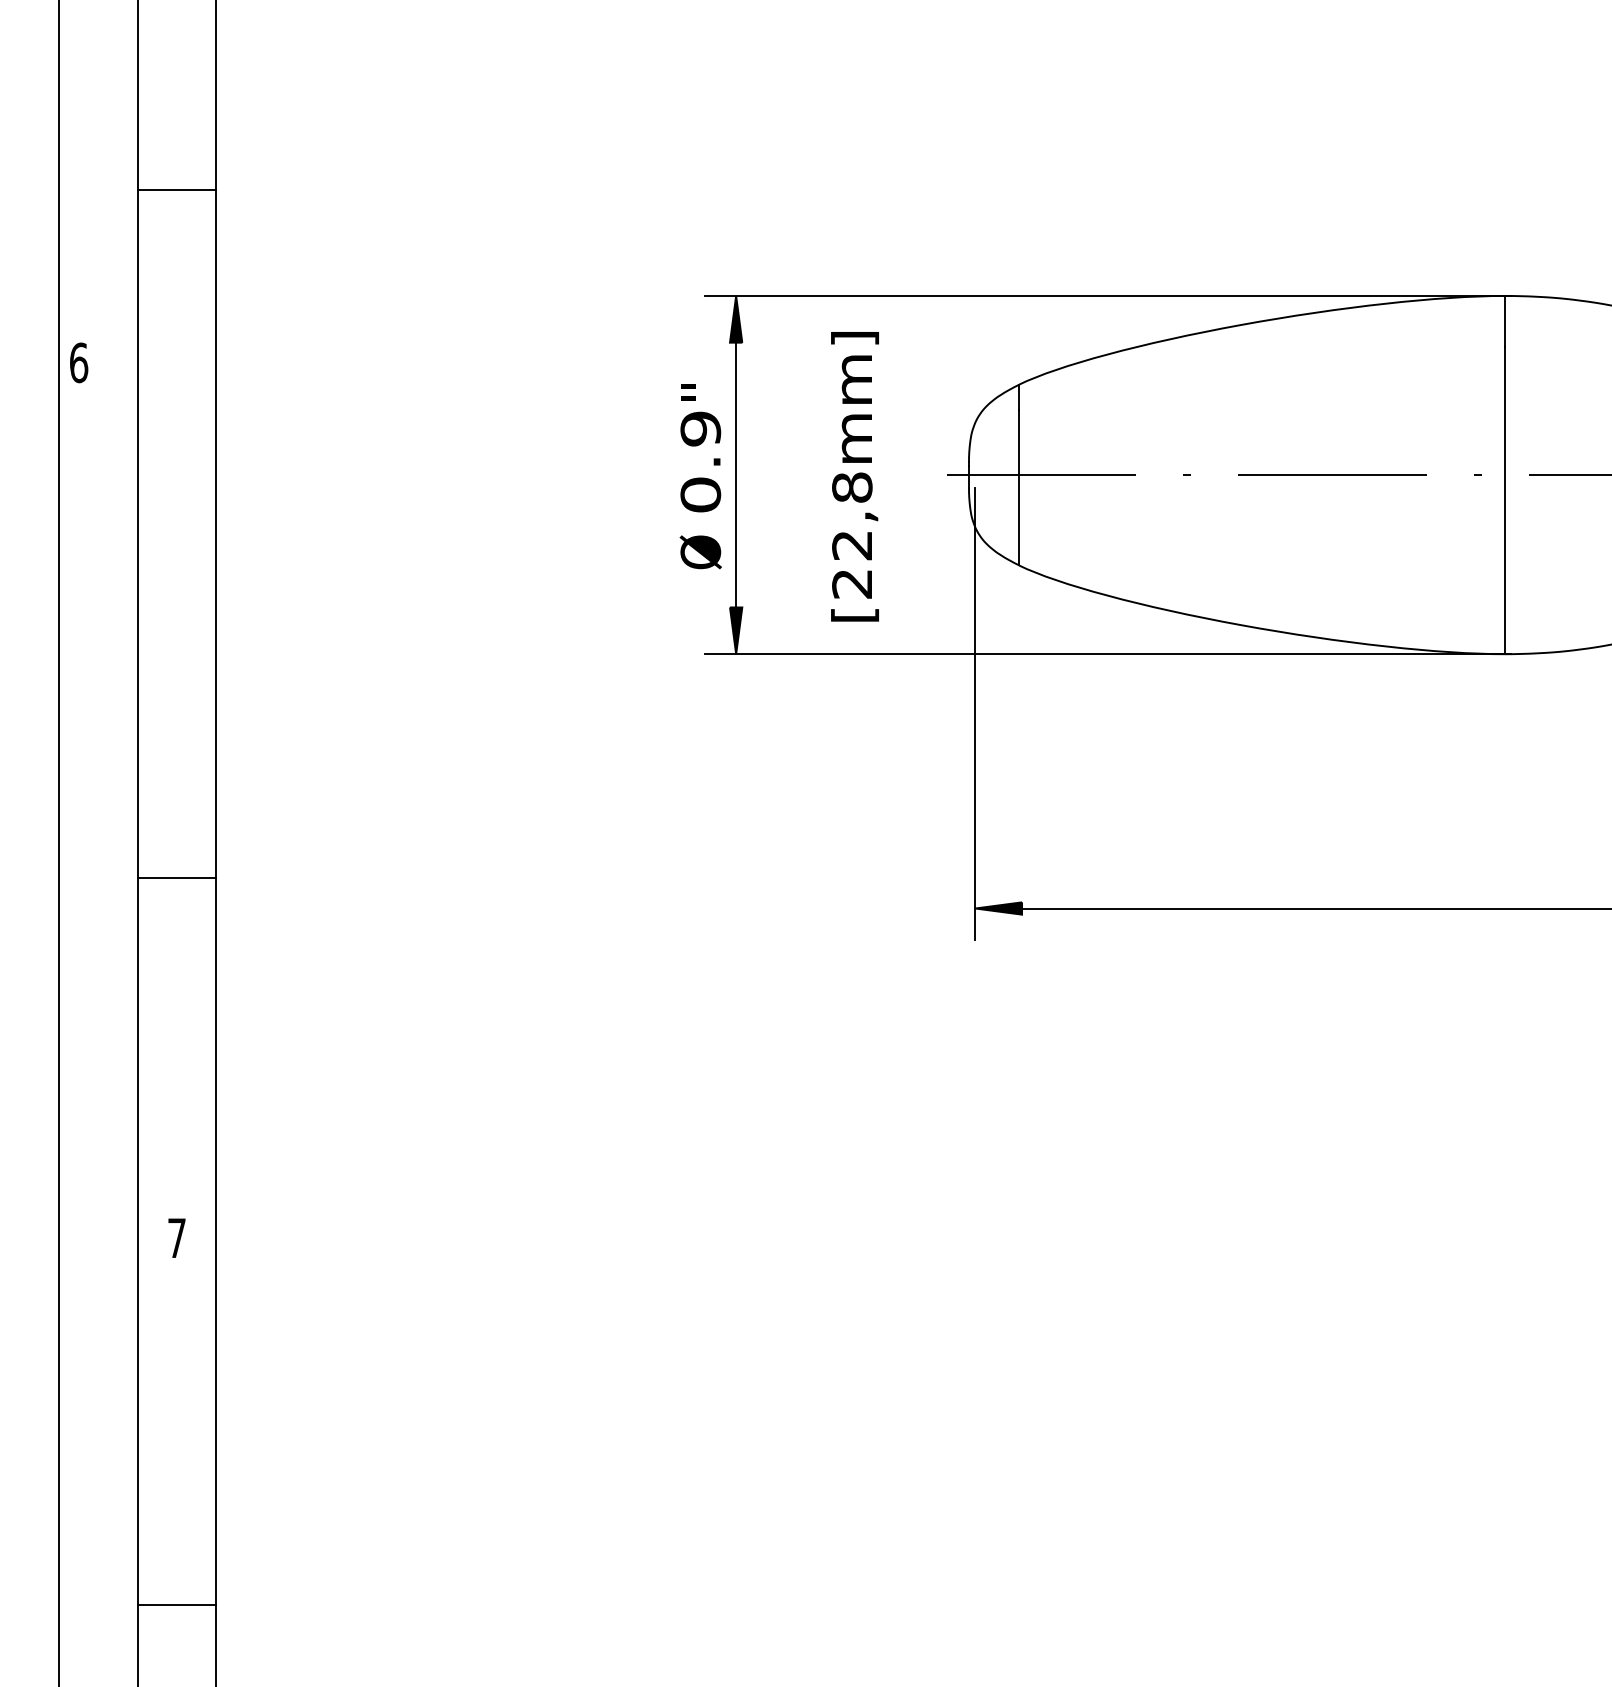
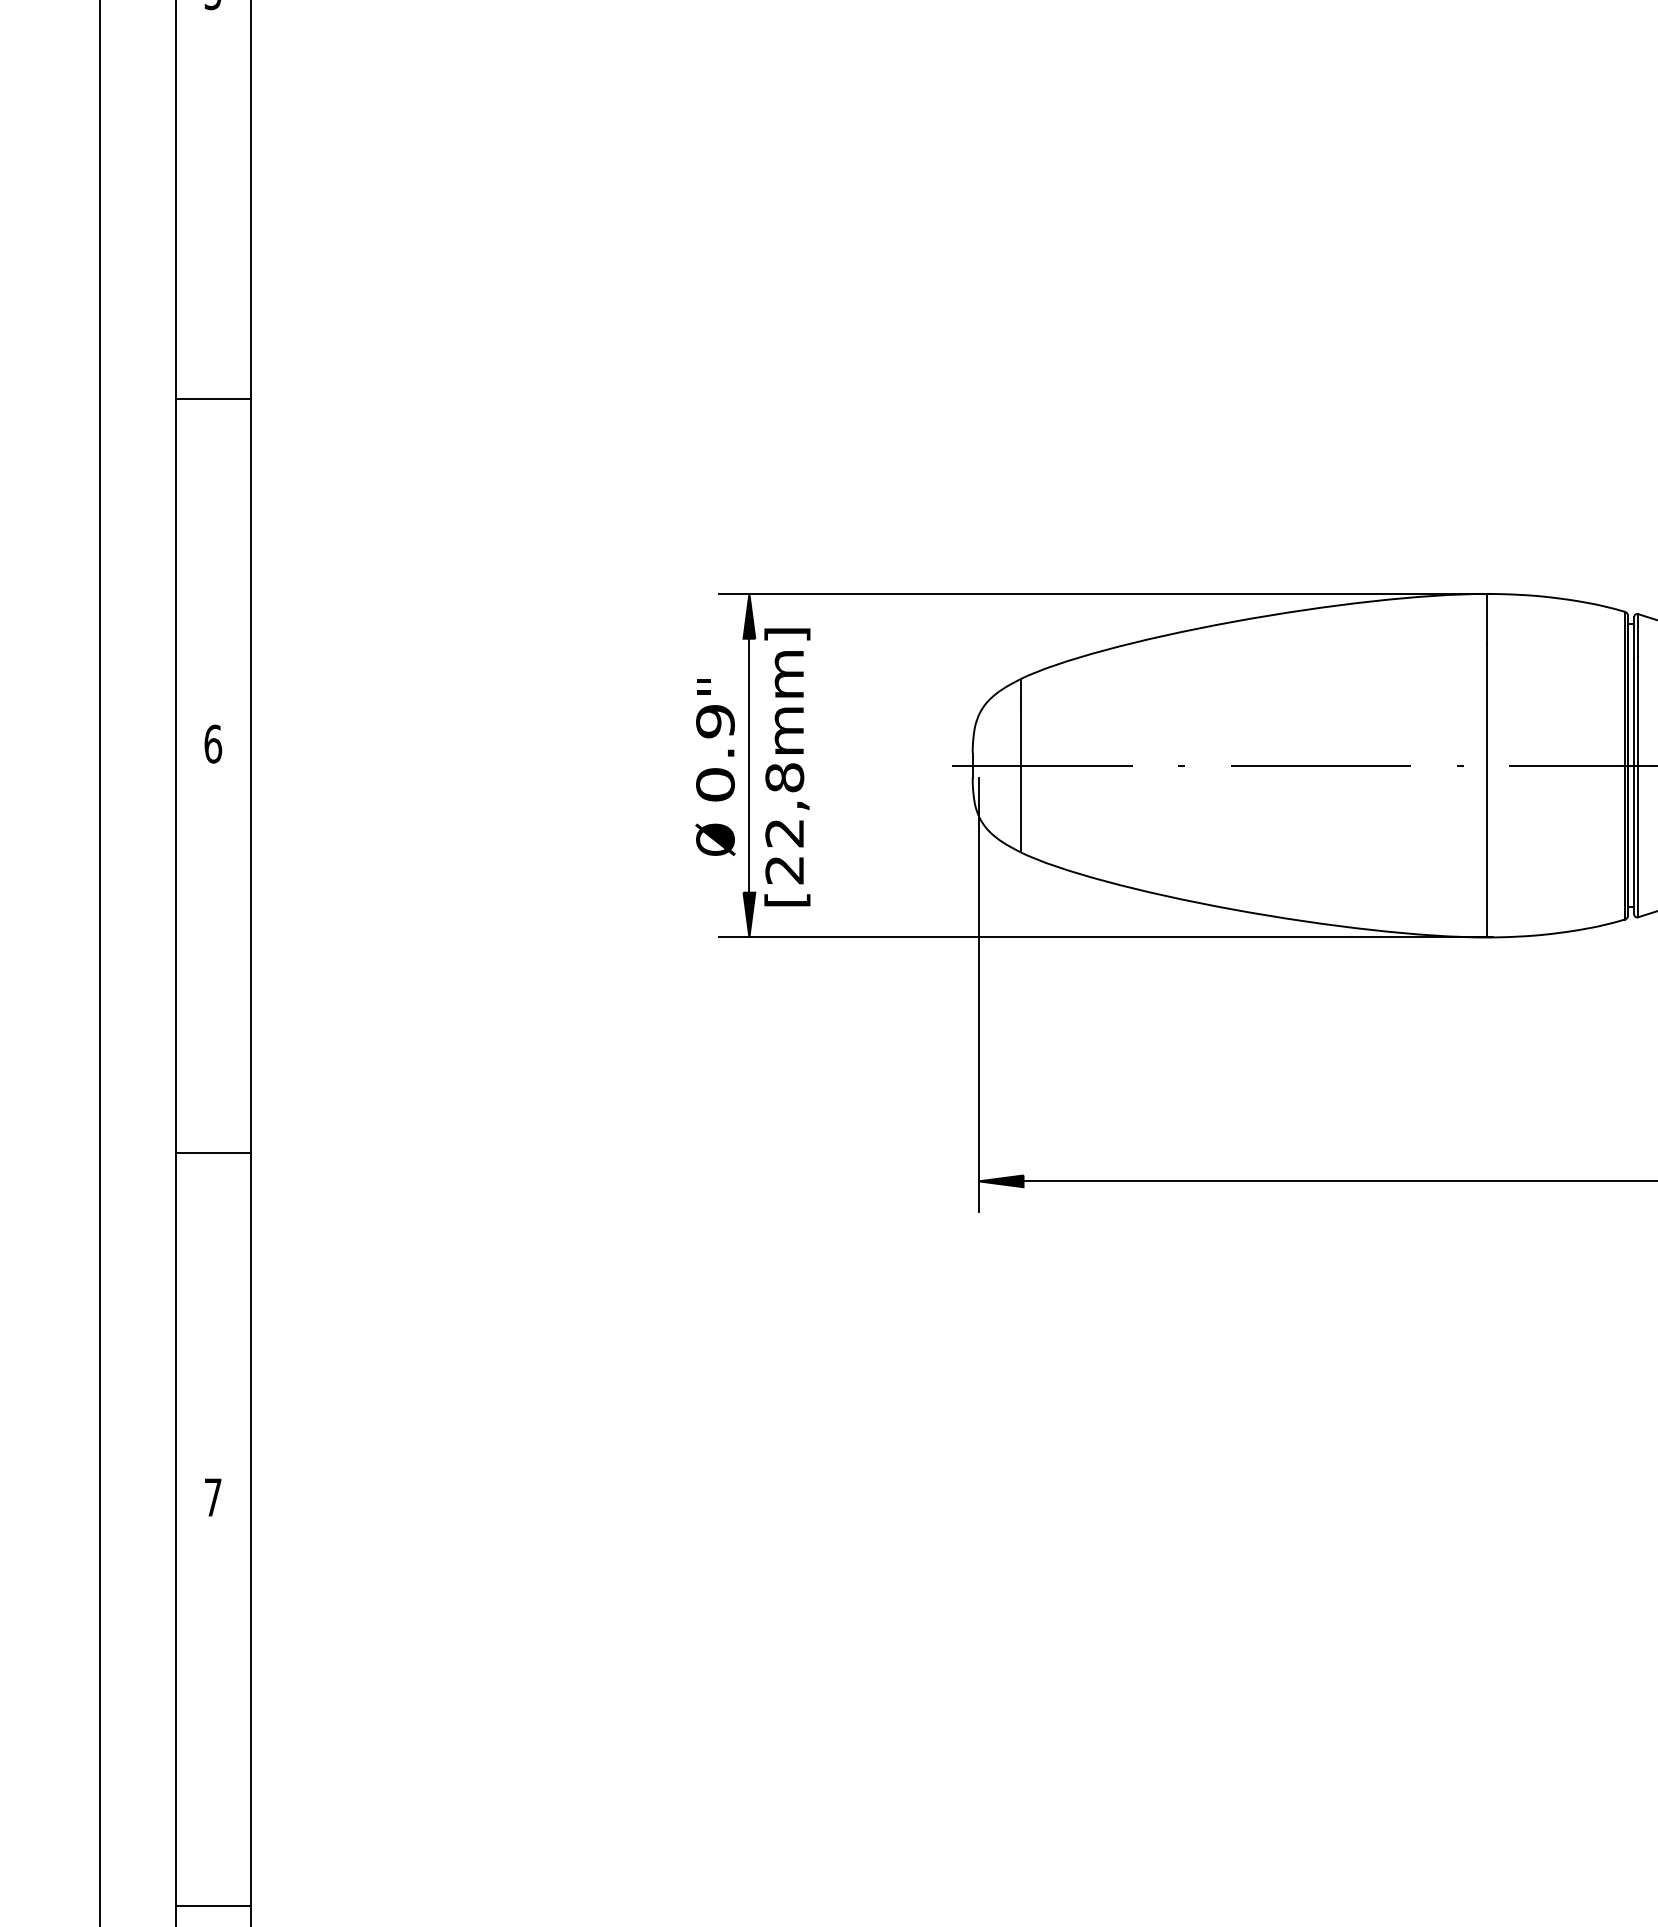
line: (176, 190) -> (212, 399), moved
text: (79, 362) -> (213, 743), moved
text: (855, 476) -> (787, 767), moved
line: (176, 1604) -> (212, 1905), moved

